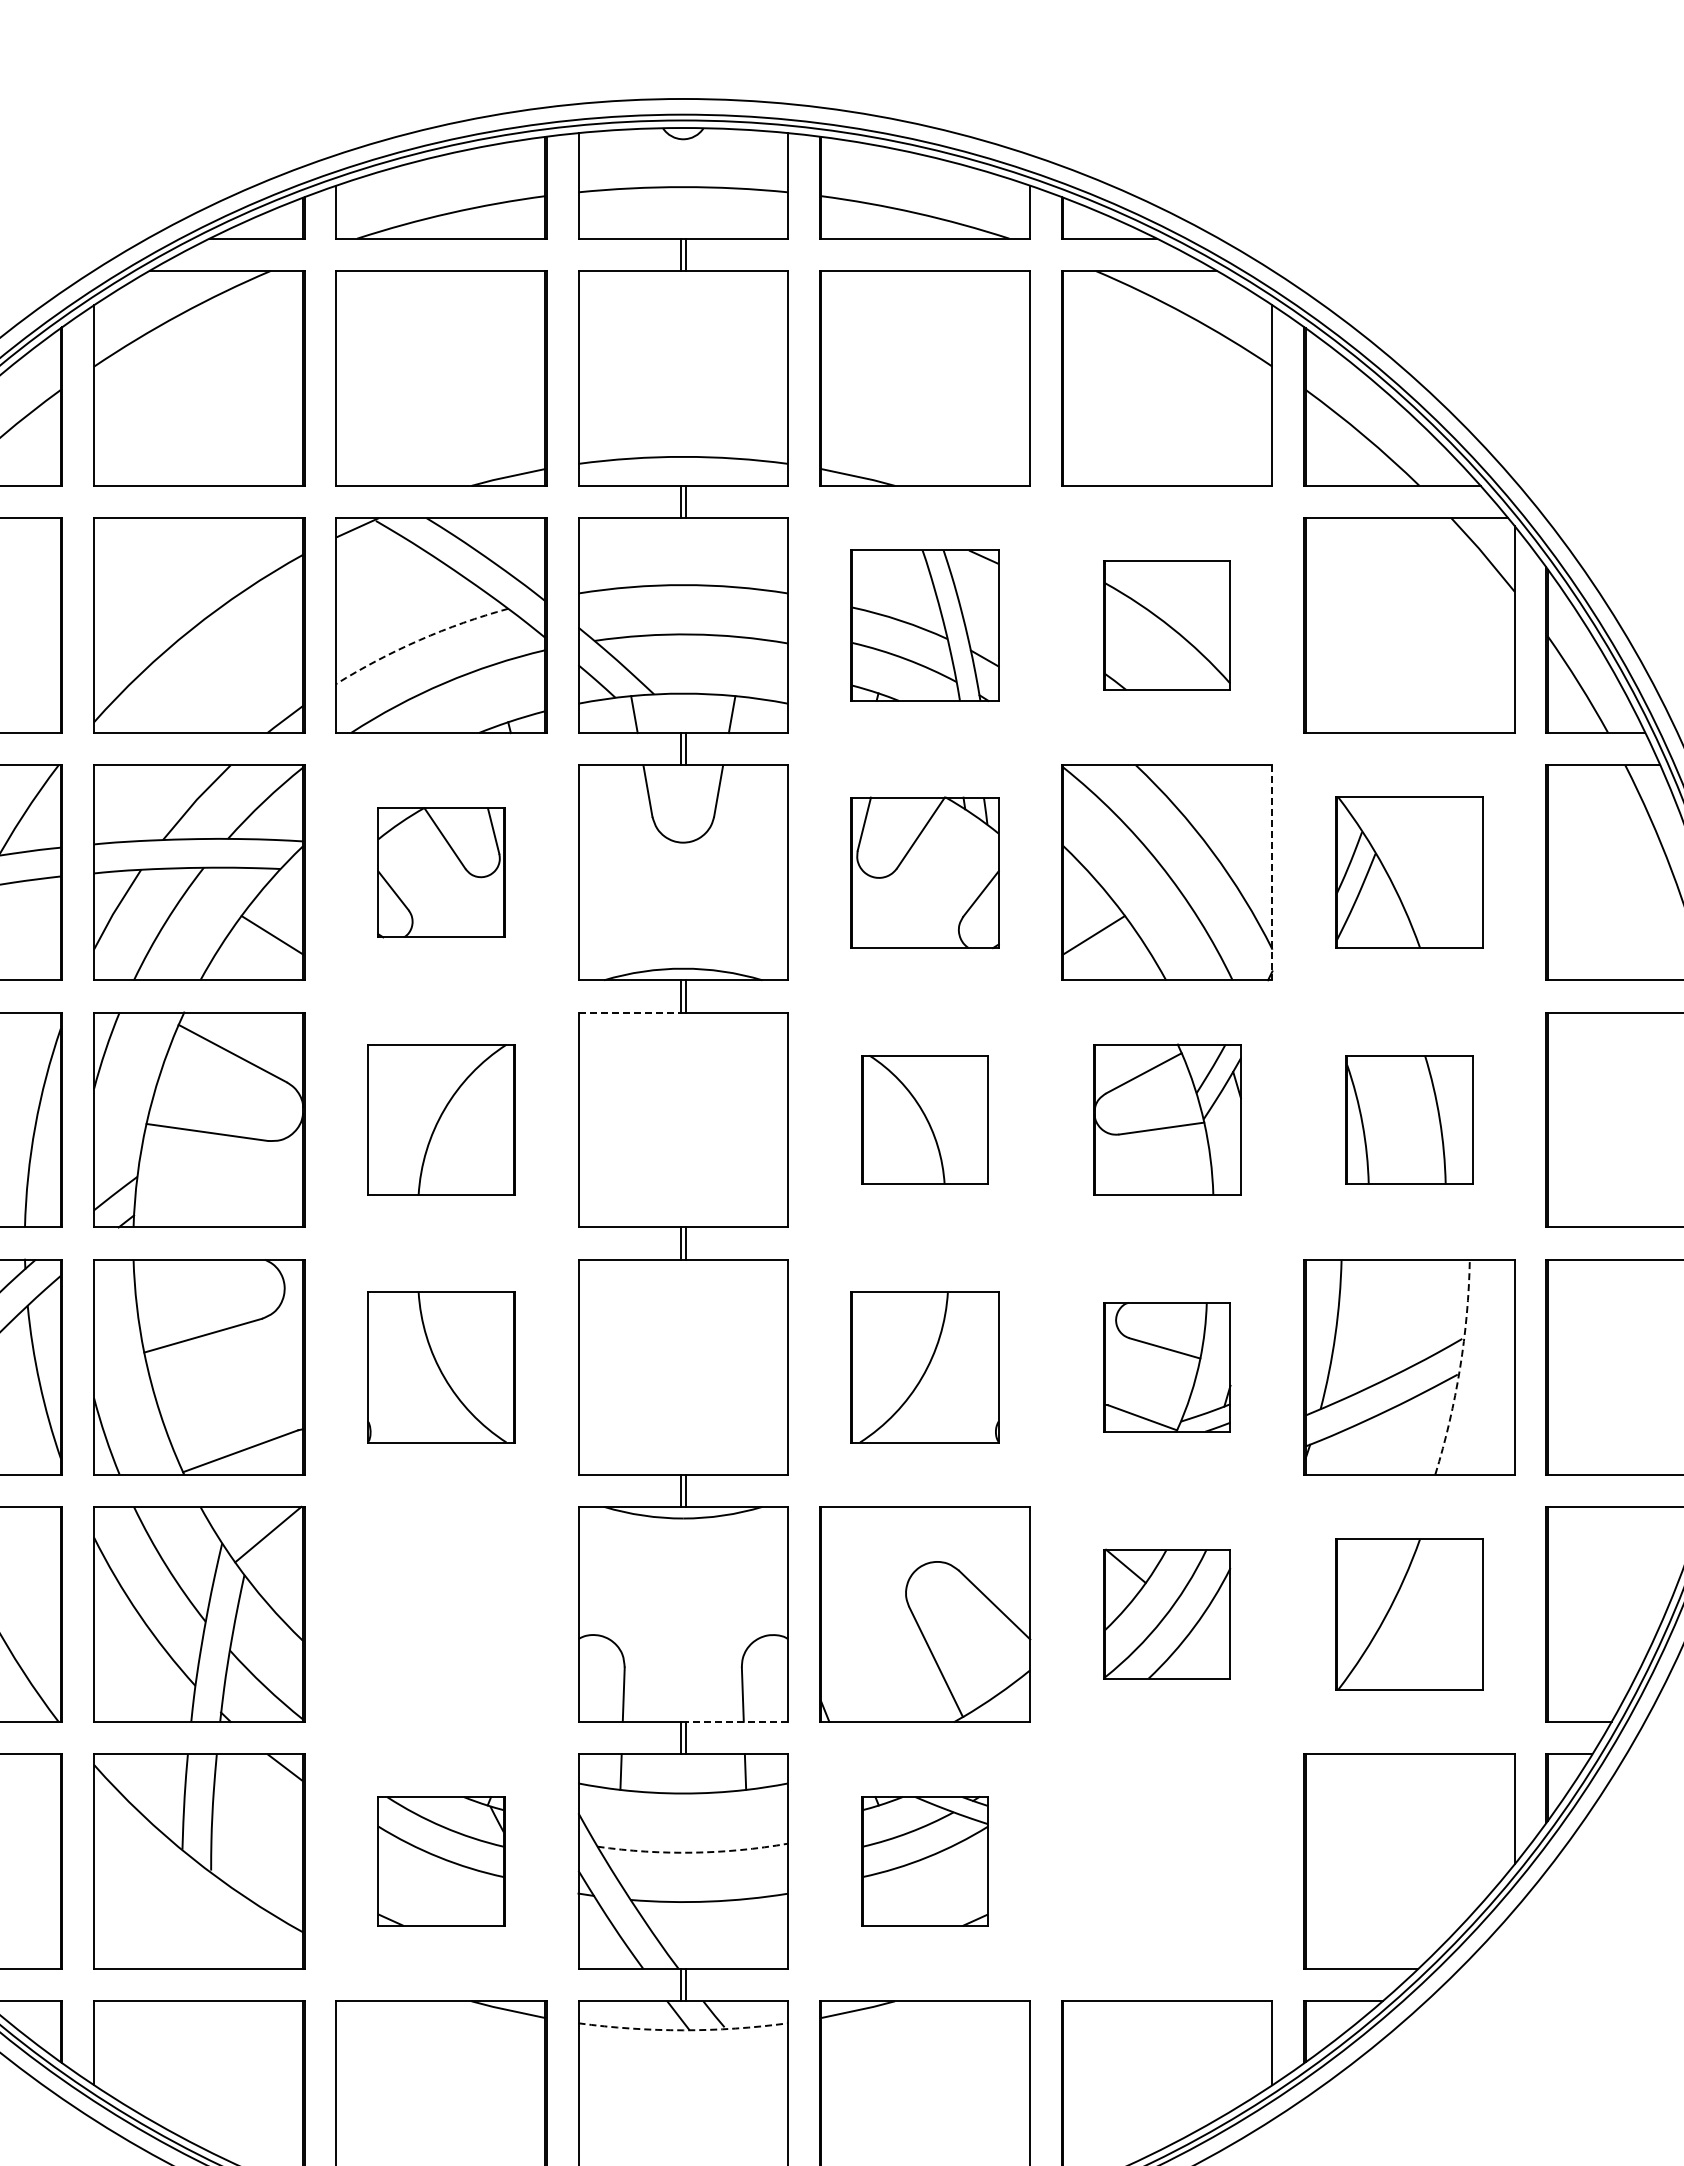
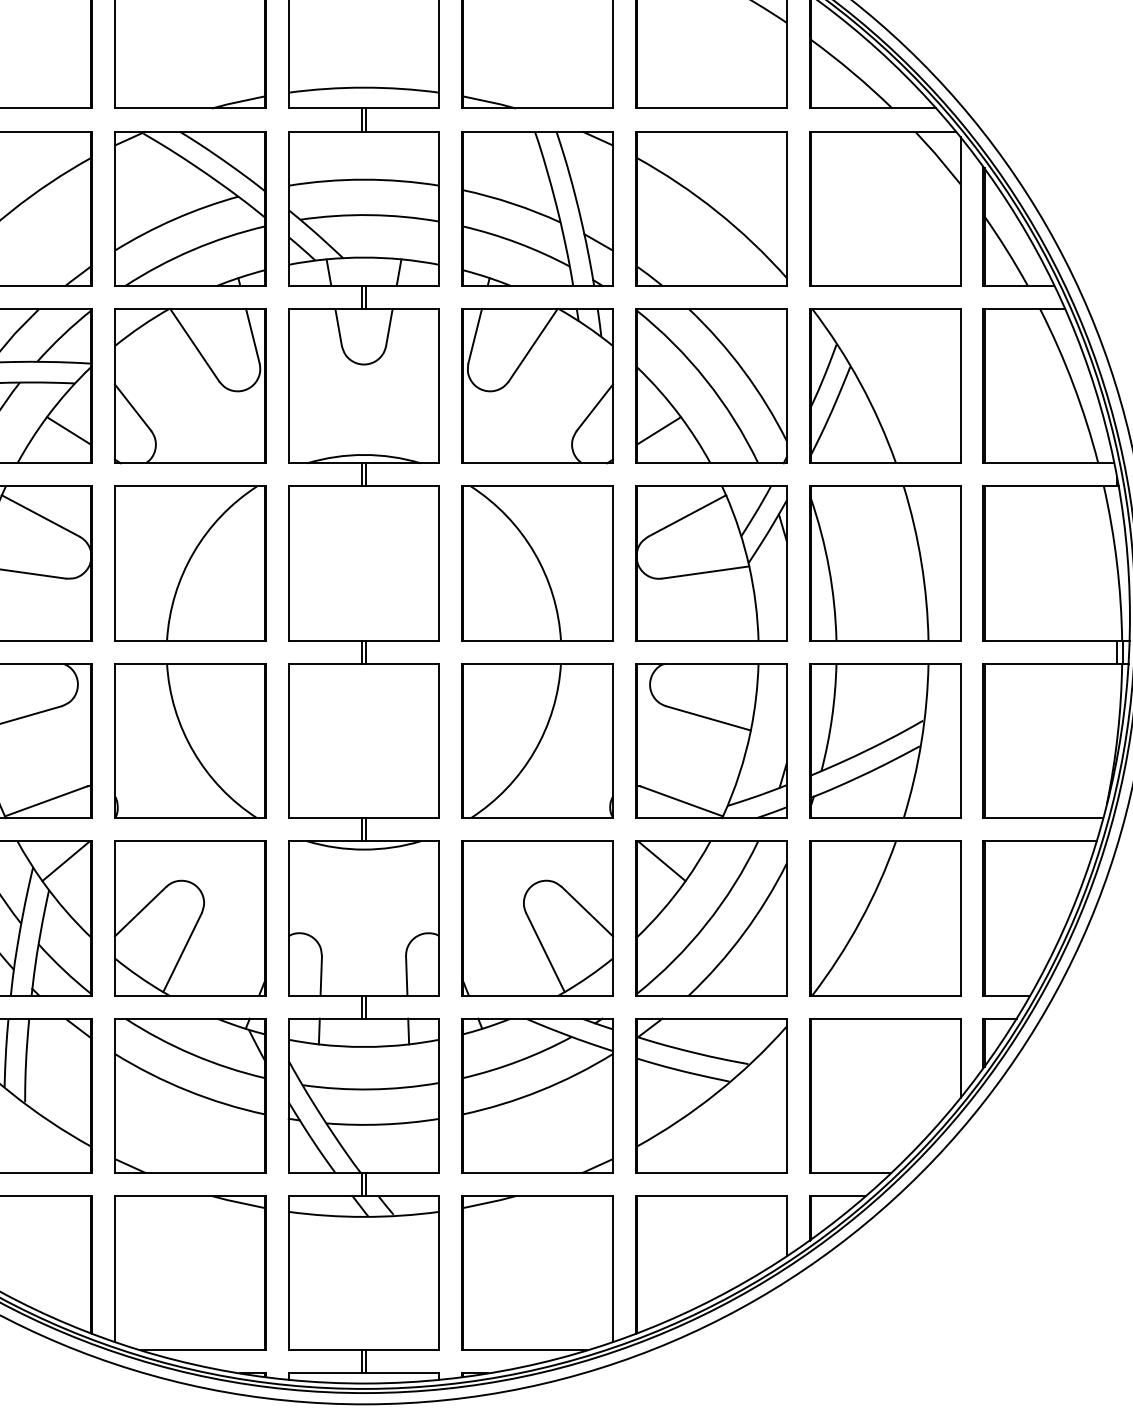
part: (925, 625) -> (537, 208), size x1.43
part: (1166, 625) -> (710, 208), size x1.67
arc: (419, 640) -> (174, 219), dashed -> solid
part: (441, 872) -> (190, 385), size x1.67
part: (925, 872) -> (537, 385), size x1.43
part: (1409, 872) -> (885, 385), size x1.43
line: (1272, 873) -> (786, 386), dashed -> solid
line: (629, 1012) -> (325, 486), dashed -> solid
part: (441, 1119) -> (190, 563), size x1.43
part: (924, 1119) -> (537, 563), size x1.67
part: (1167, 1119) -> (711, 563), size x1.43
part: (1409, 1119) -> (885, 563), size x1.67
part: (441, 1367) -> (190, 741), size x1.43
part: (924, 1367) -> (537, 741), size x1.43
part: (1167, 1367) -> (711, 741), size x1.67
arc: (1460, 1368) -> (921, 741), dashed -> solid
part: (1167, 1613) -> (711, 917), size x1.67
part: (441, 1614) -> (190, 918), added
part: (1409, 1614) -> (885, 918), size x1.43
line: (737, 1721) -> (402, 995), dashed -> solid
arc: (692, 1852) -> (370, 1089), dashed -> solid
part: (441, 1861) -> (190, 1095), size x1.67
part: (924, 1861) -> (537, 1095), size x1.67
part: (1166, 1861) -> (710, 1095), added
arc: (683, 2030) -> (364, 1217), dashed -> solid

